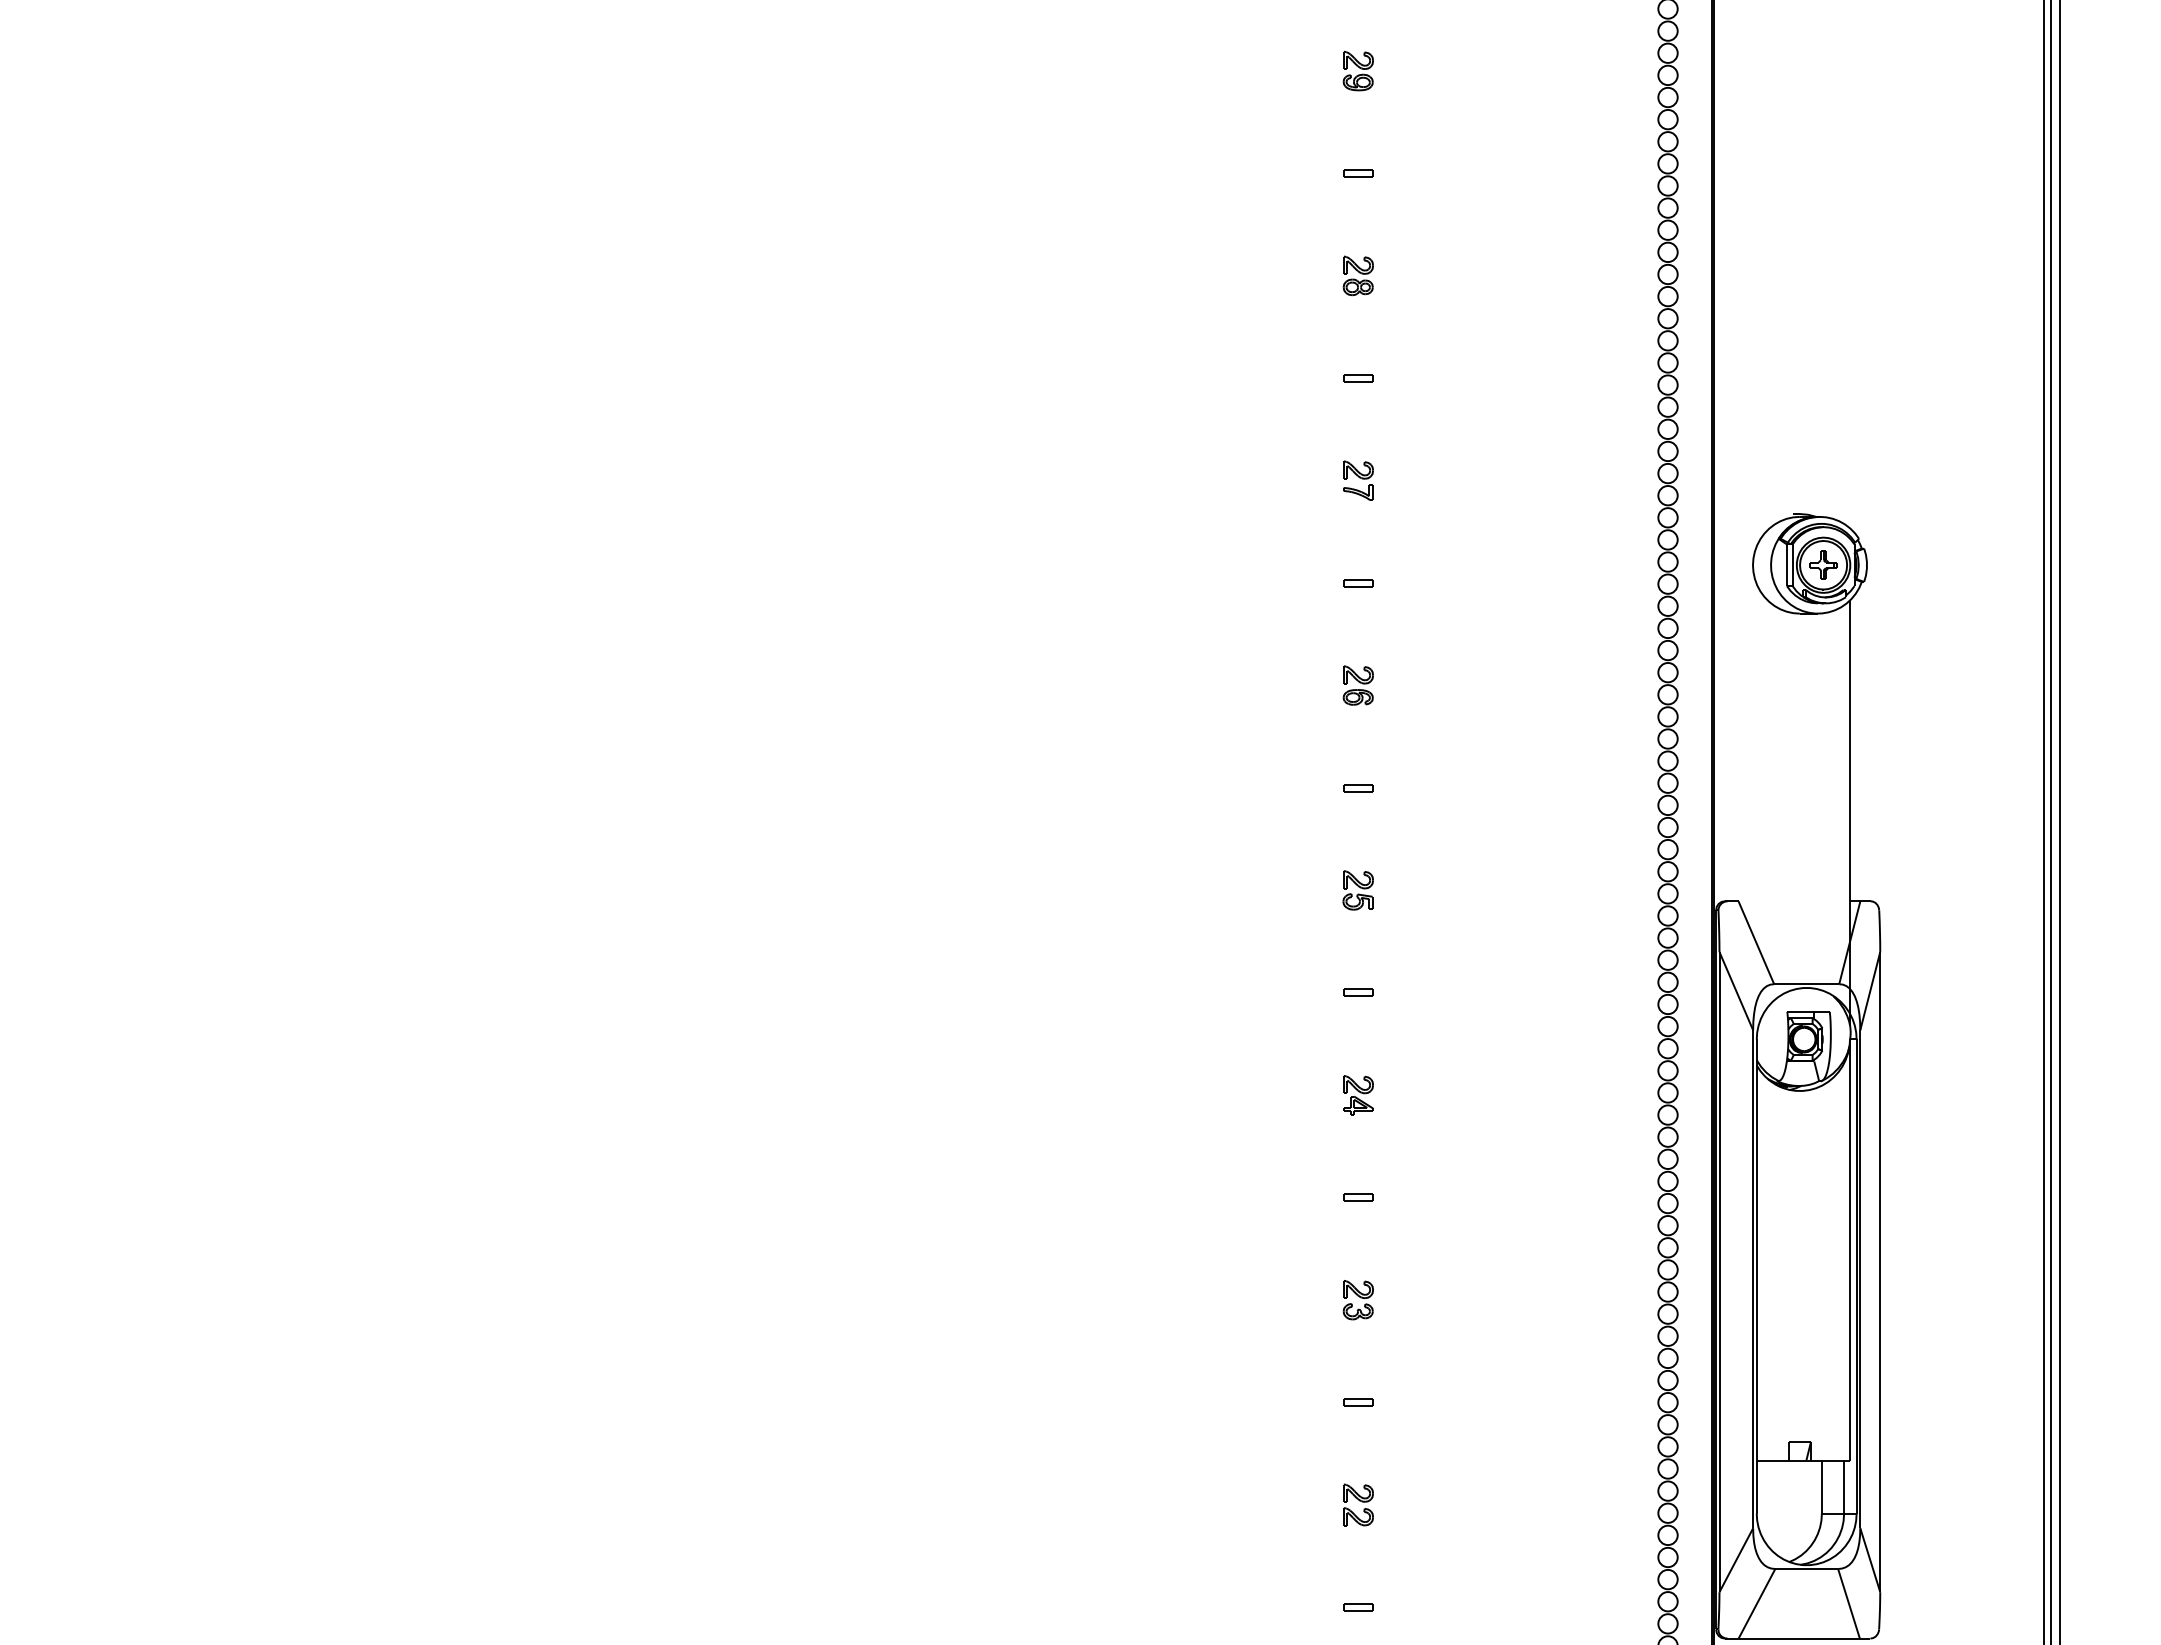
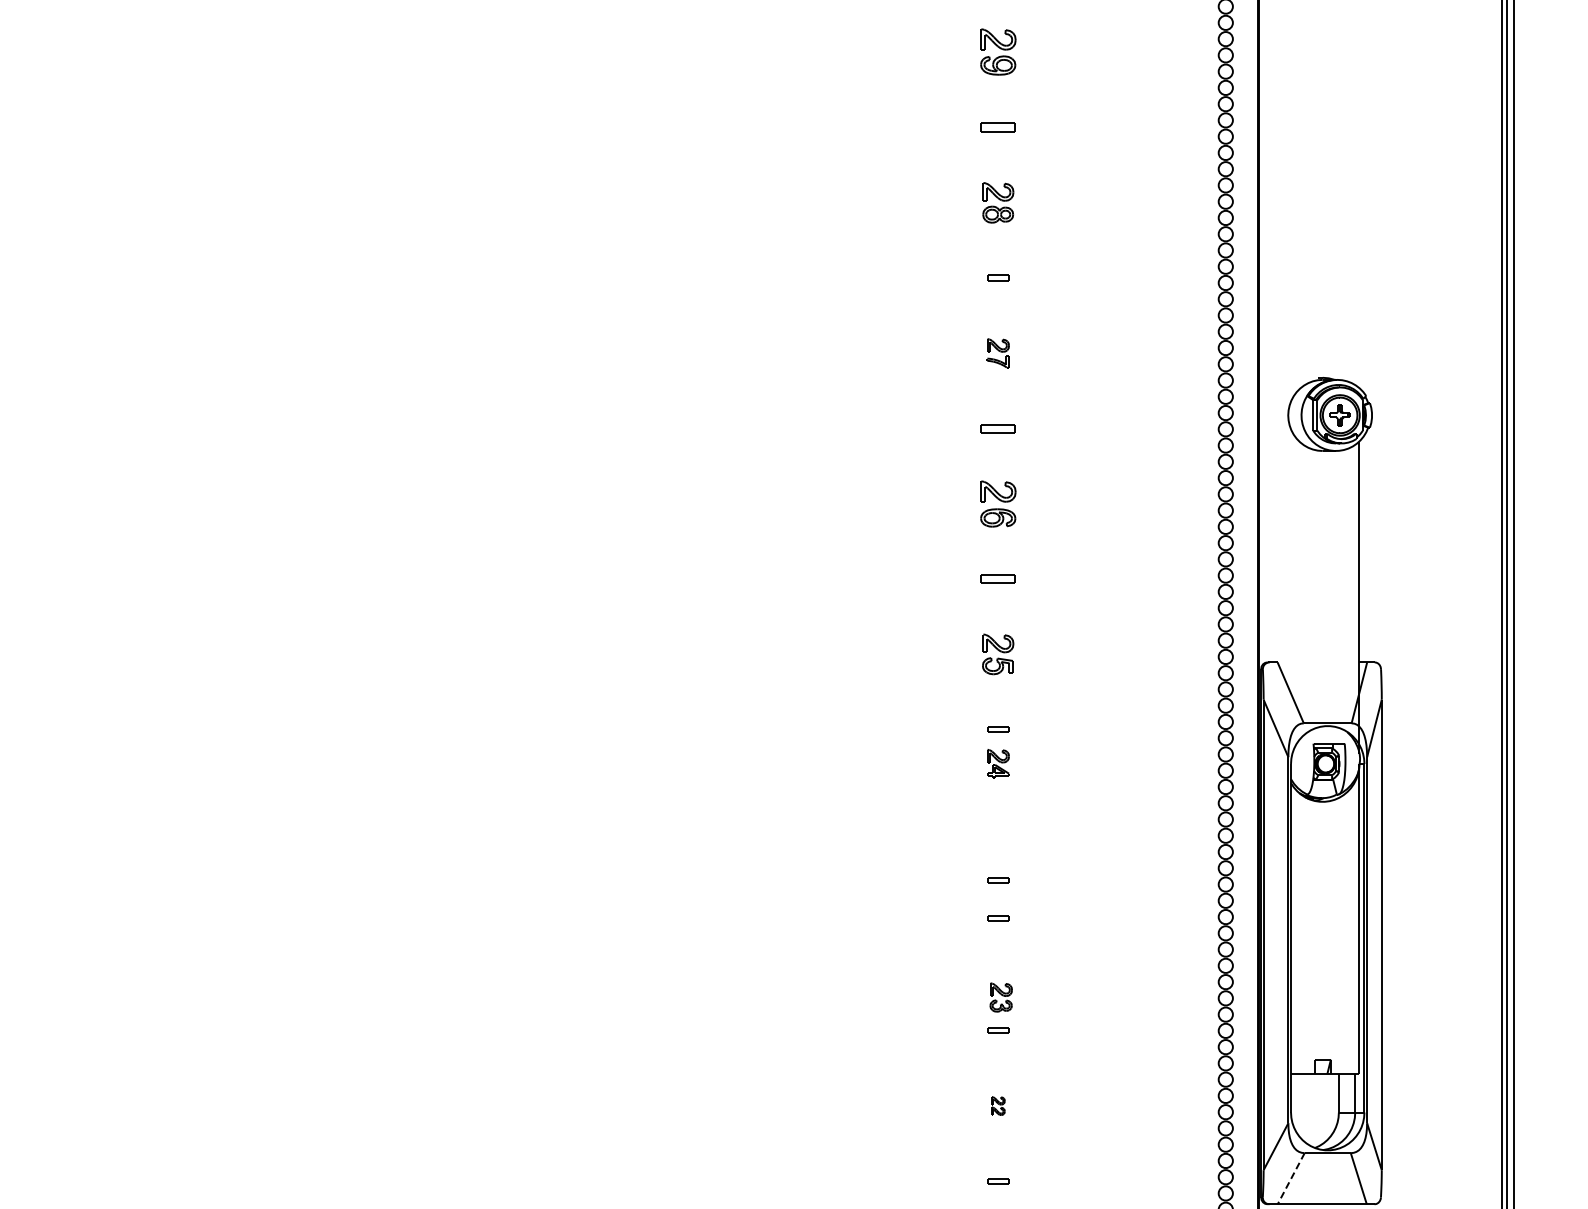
part: (1357, 71) -> (997, 52), size x1.6
part: (1358, 173) -> (998, 127), size x1.6
part: (1357, 275) -> (997, 202), size x1.4
part: (1358, 583) -> (998, 428), size x1.6
part: (1357, 685) -> (997, 503), size x1.6
part: (1358, 788) -> (998, 579), size x1.6
part: (1357, 890) -> (997, 654), size x1.4
part: (1358, 1094) -> (998, 763), moved
part: (1358, 1249) -> (998, 918), added
part: (1357, 1300) -> (1000, 997), moved
part: (1358, 1504) -> (998, 1105), size x0.6
line: (1757, 1603) -> (1291, 1178), solid -> dashed

